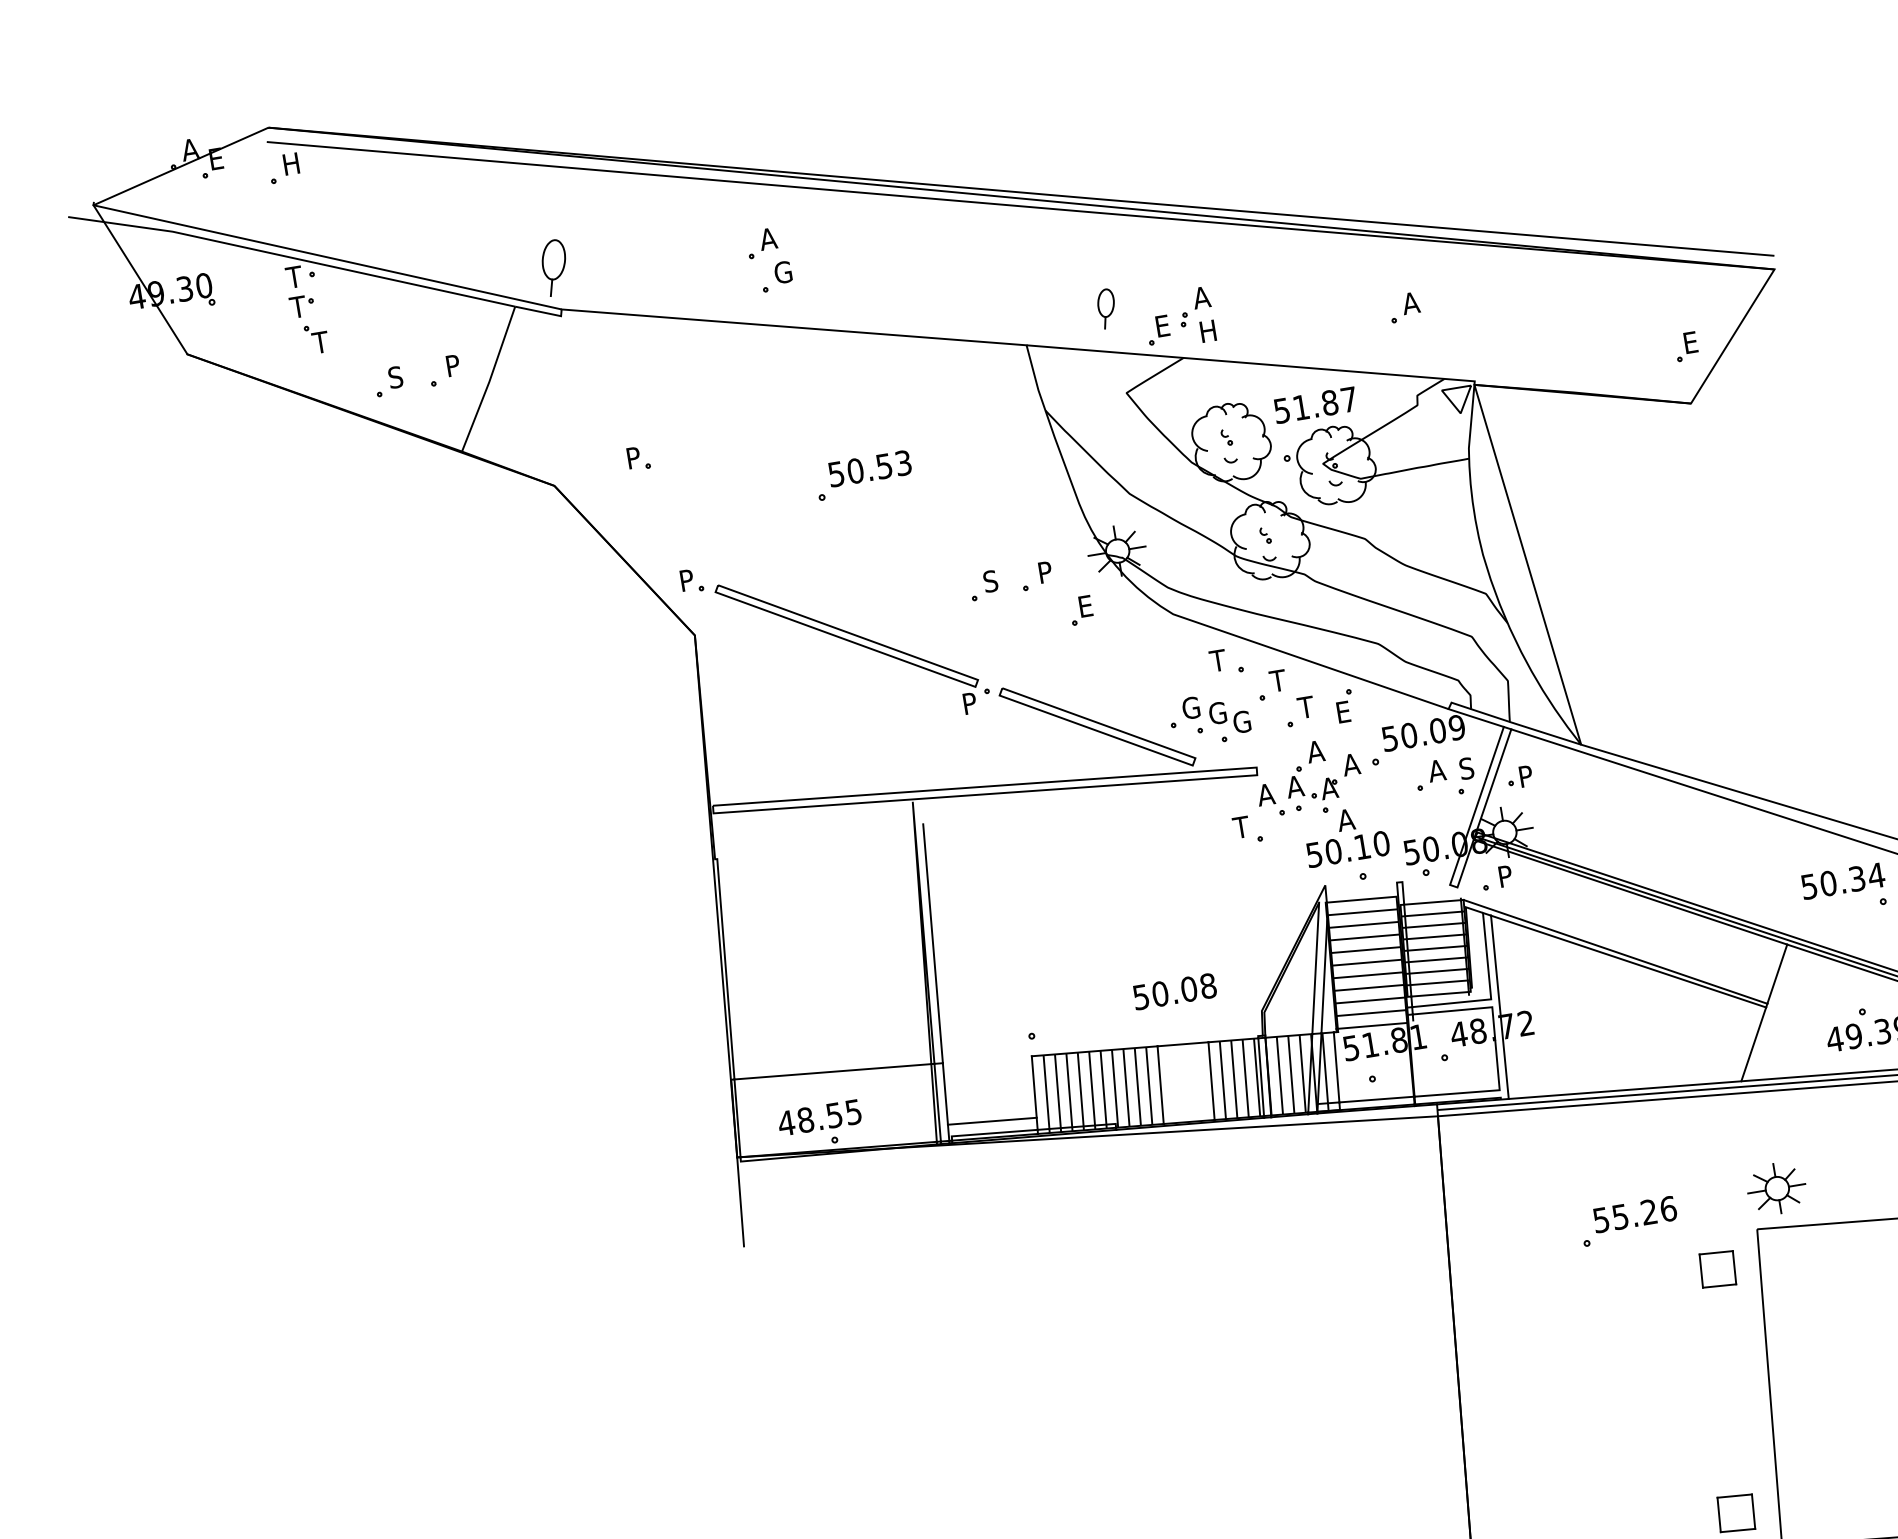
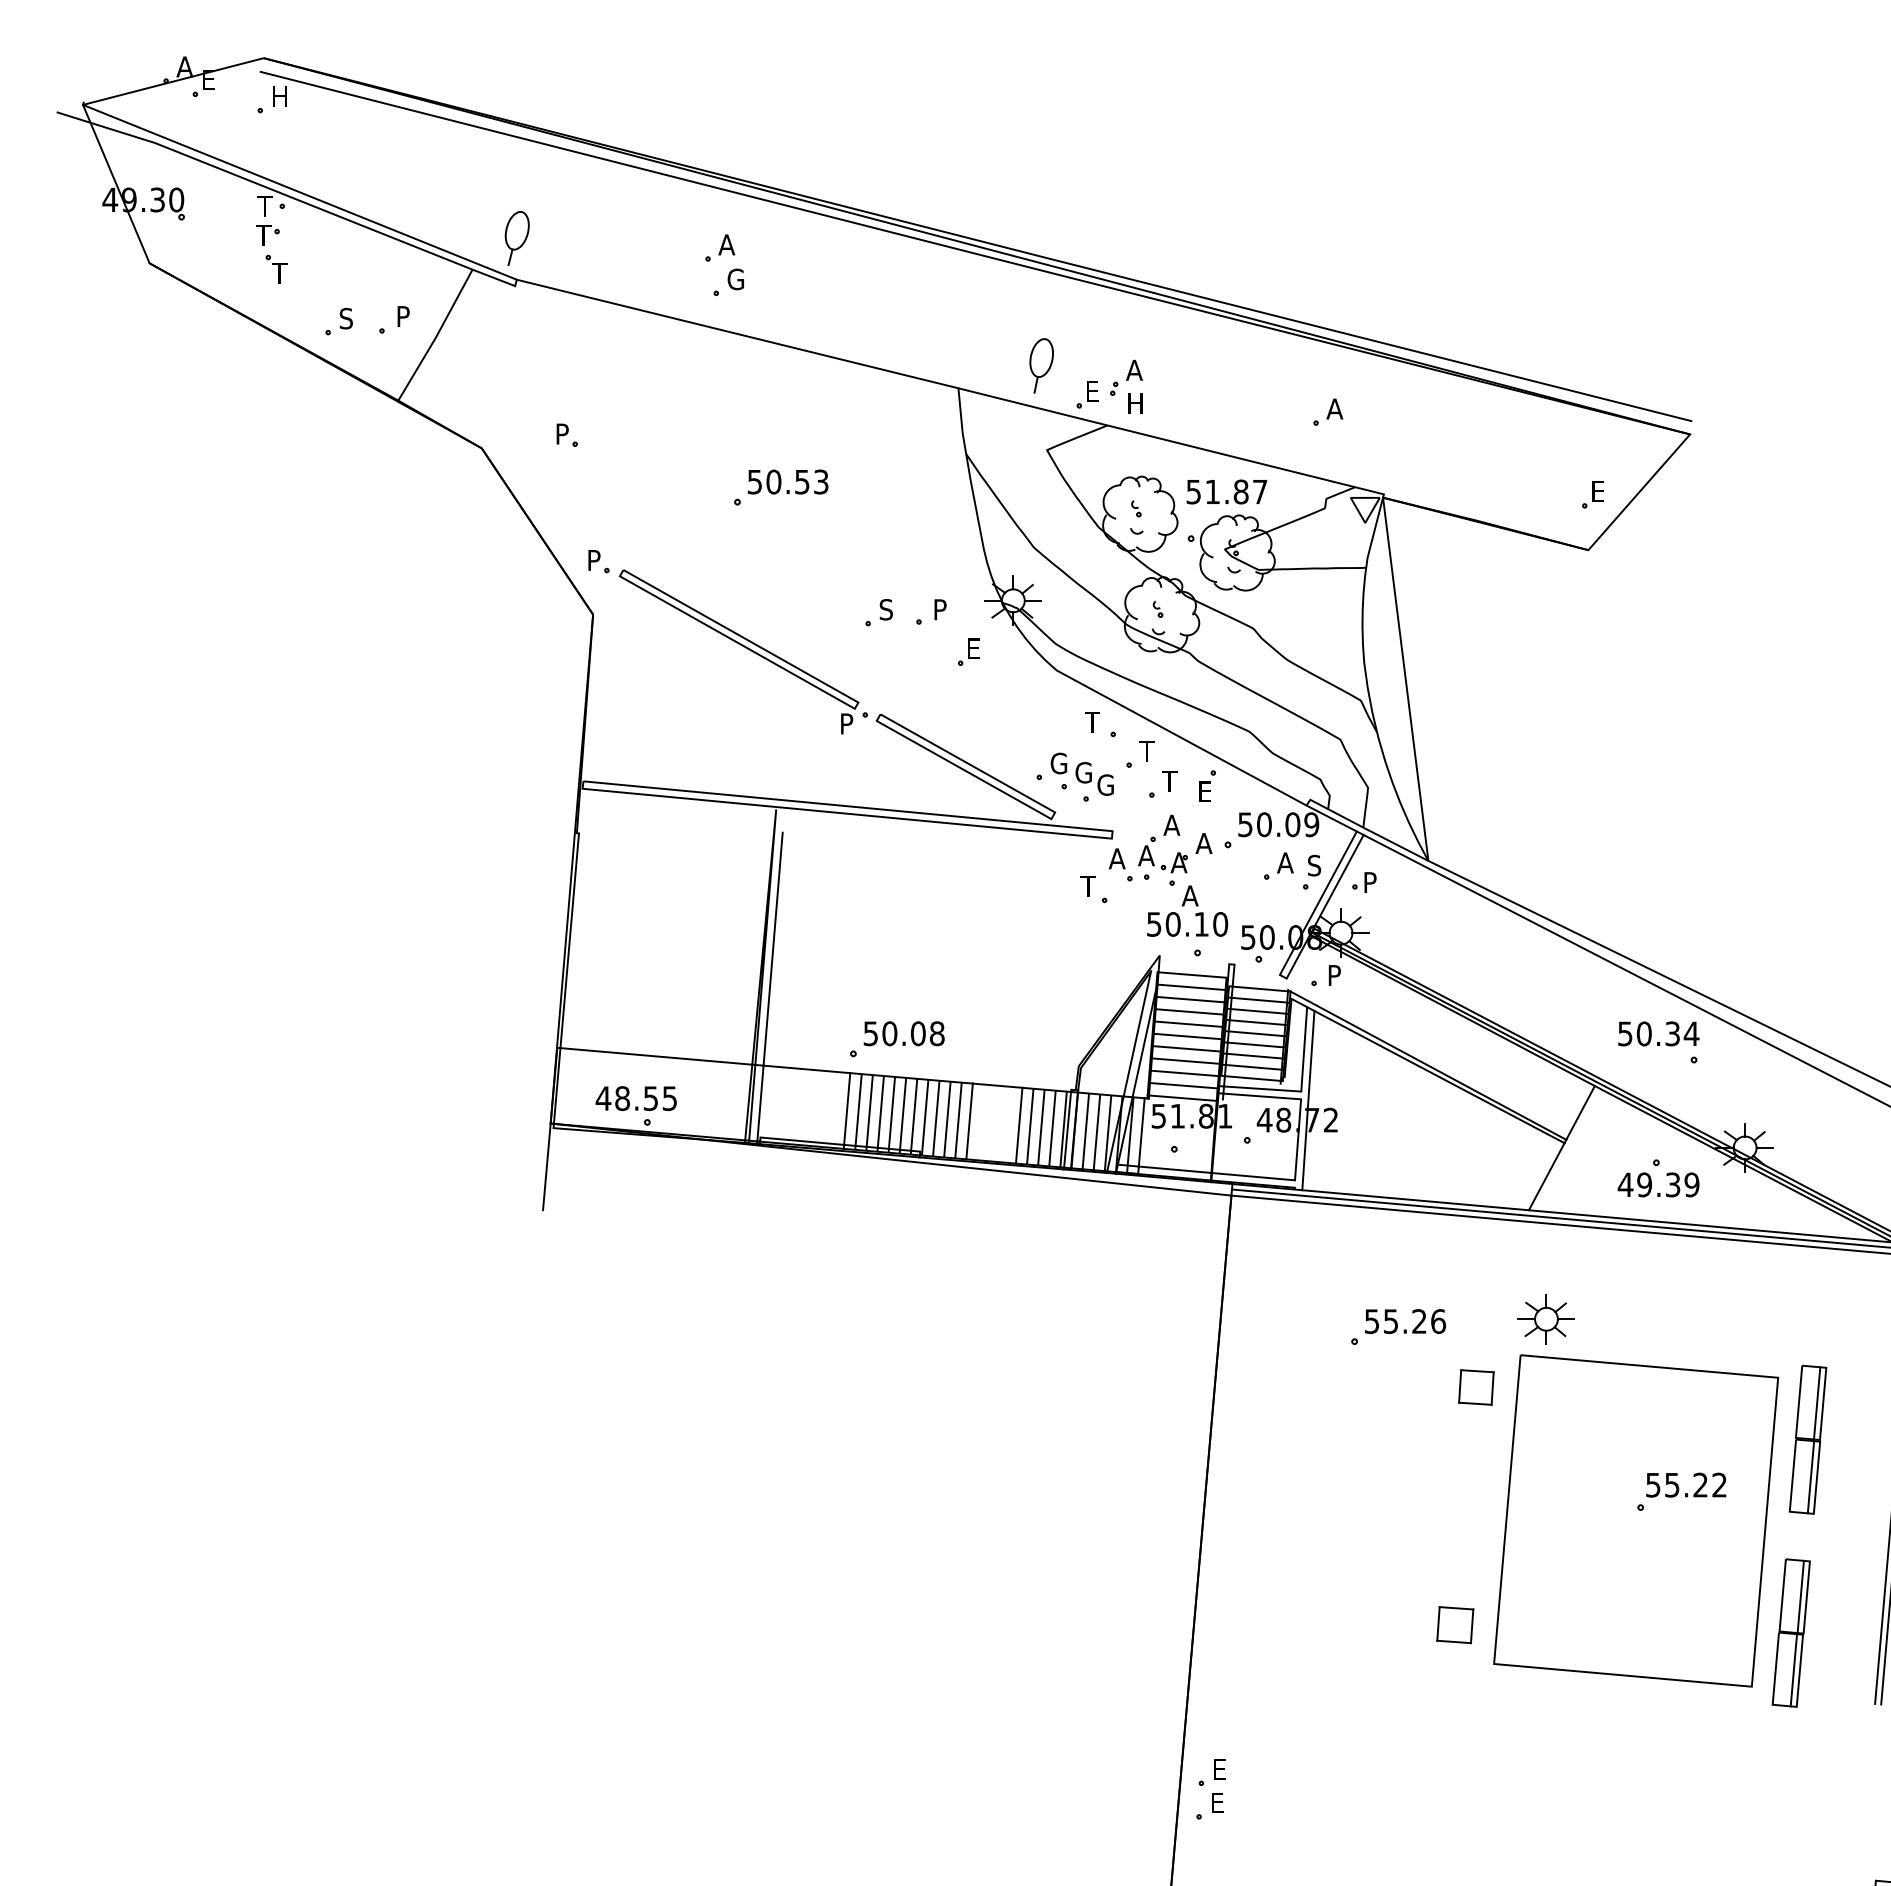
part: (1106, 308) -> (1041, 365), size x1.43
text: (1174, 991) -> (903, 1033), moved
line: (991, 1121) -> (806, 1069), moved

